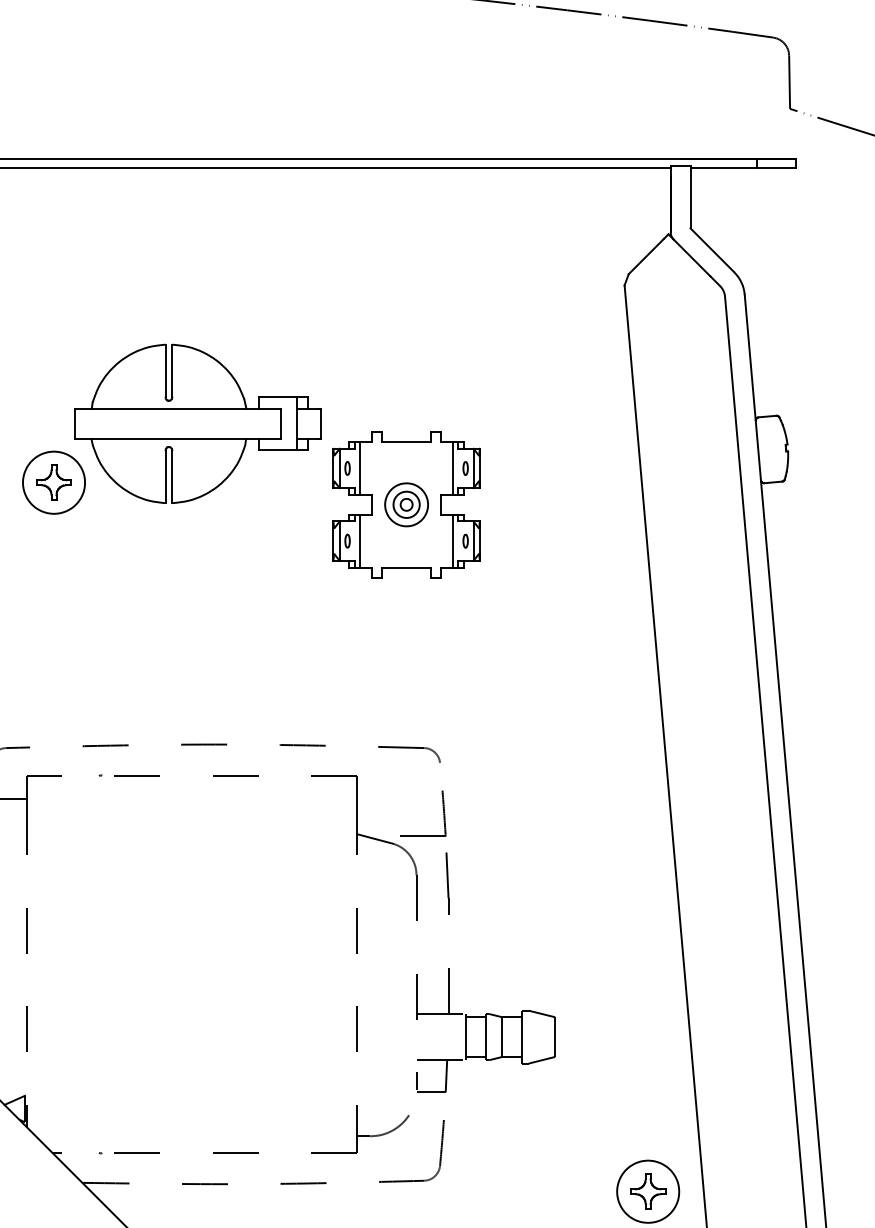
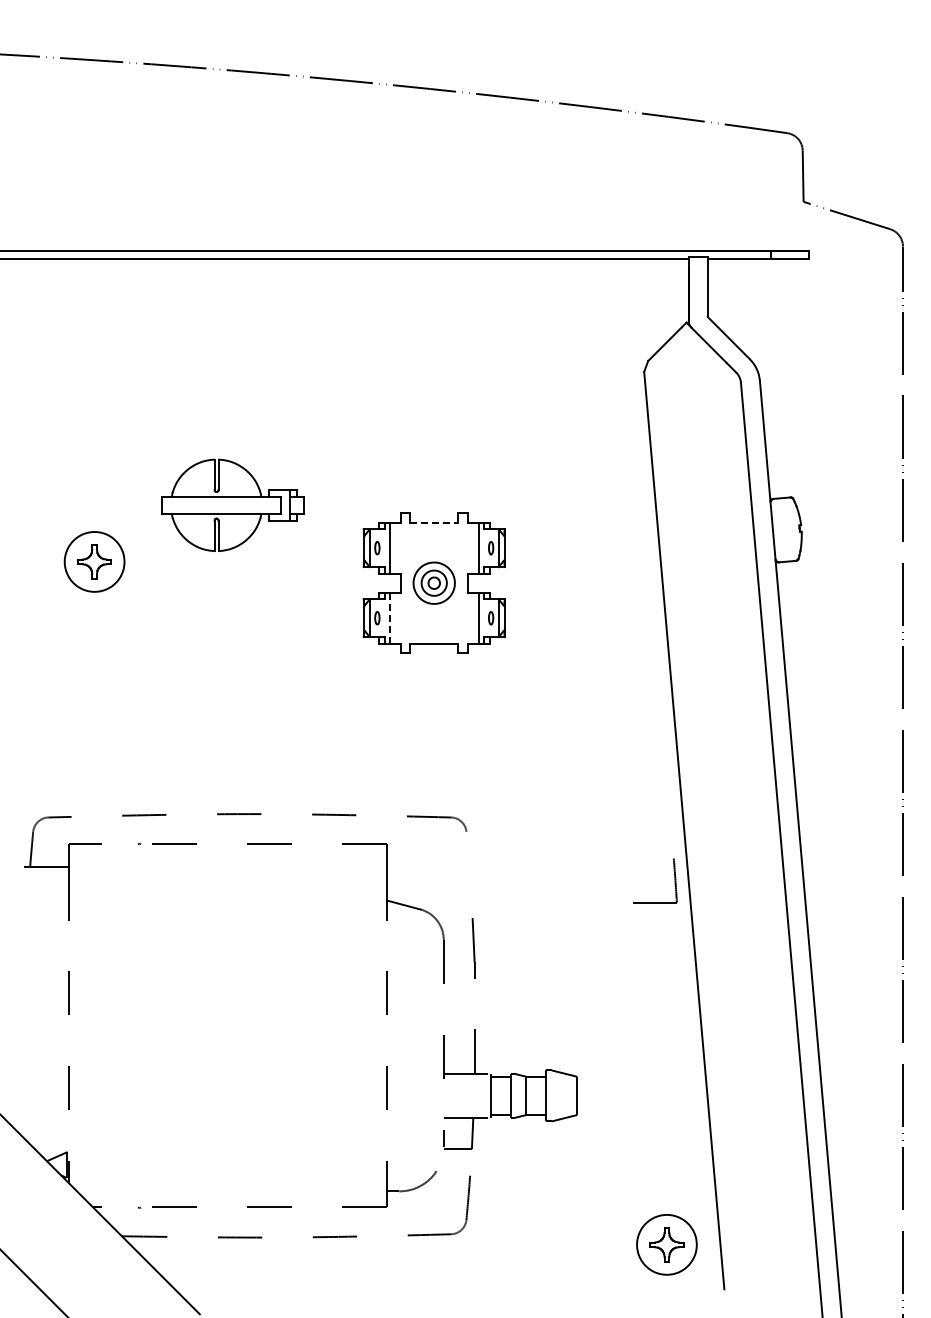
part: (198, 424) -> (233, 505), size x0.6
line: (406, 441) -> (434, 522), solid -> dashed
line: (360, 541) -> (389, 618), solid -> dashed
part: (443, 813) -> (674, 880), moved

